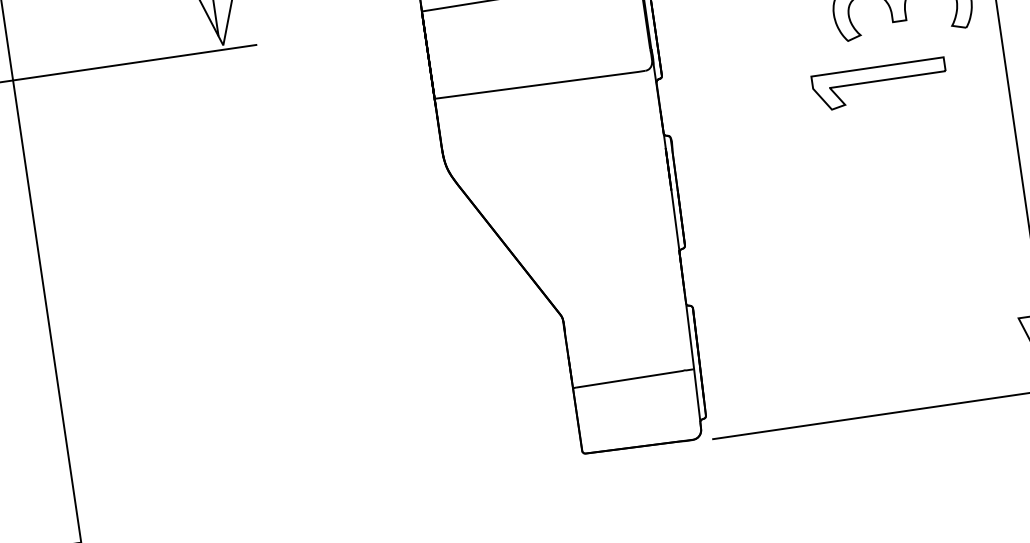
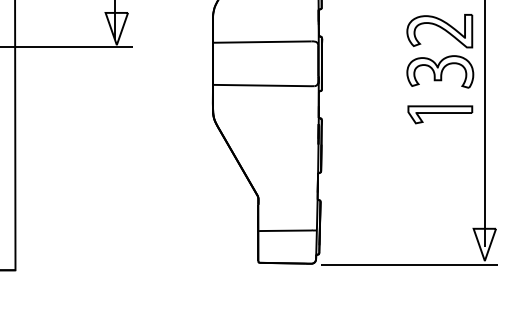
part: (880, 83) -> (440, 114), moved

